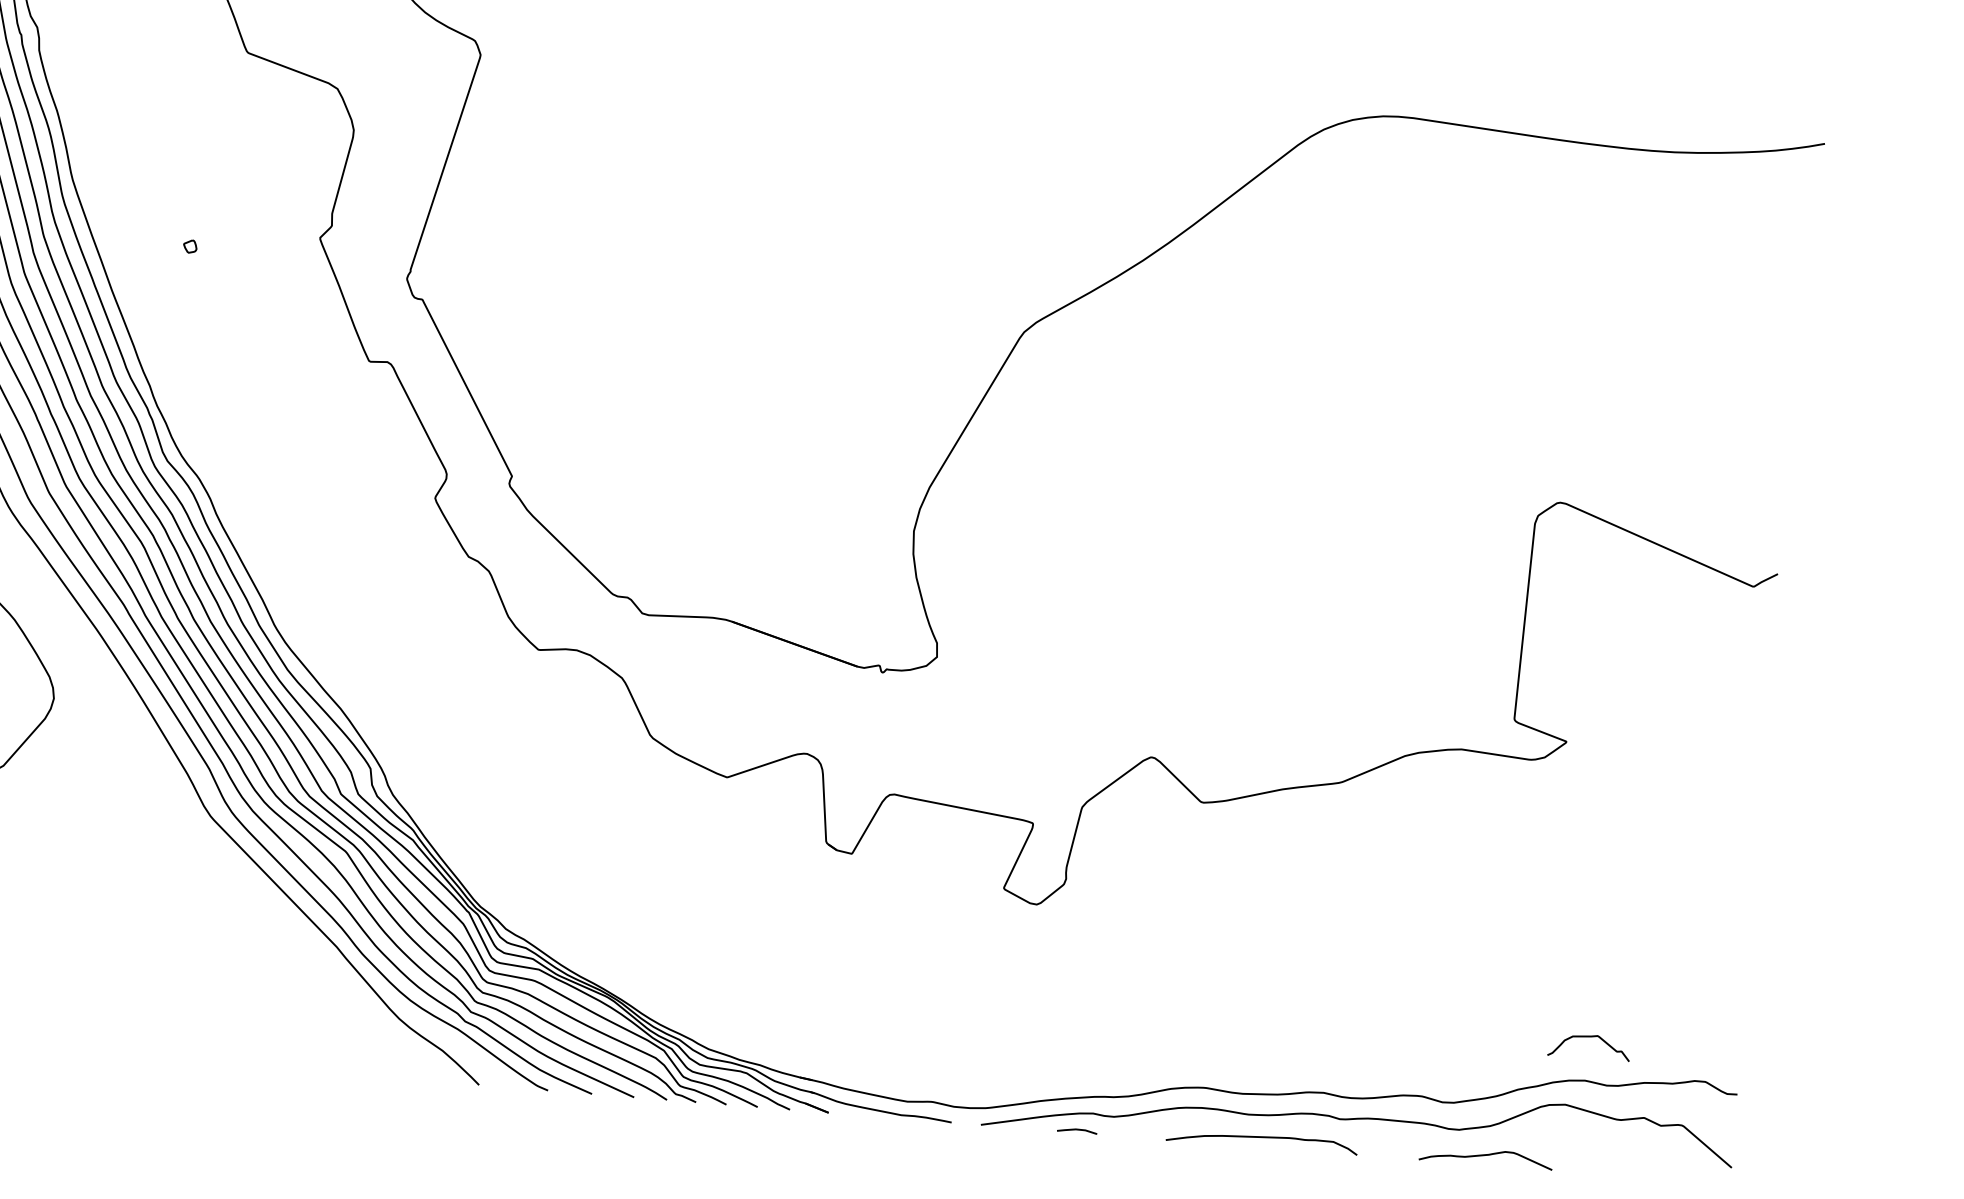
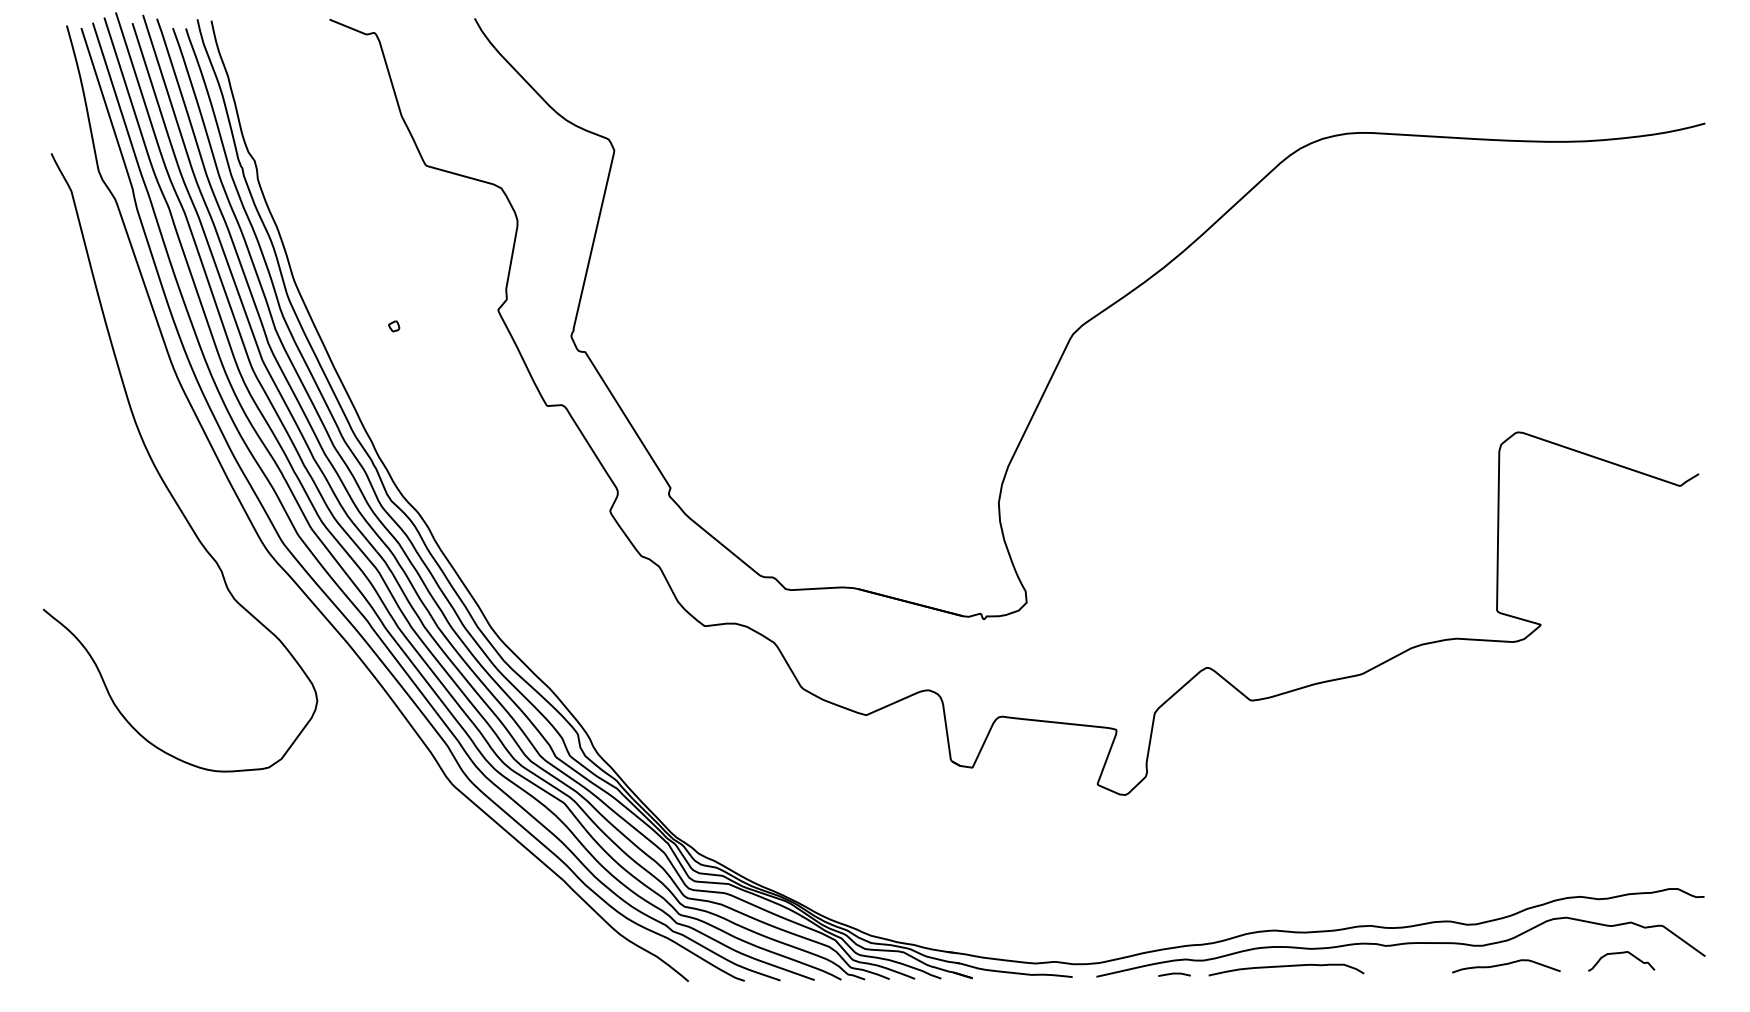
curve: (1590, 1037) -> (1621, 953), moved
curve: (1261, 1138) -> (1285, 967), moved

